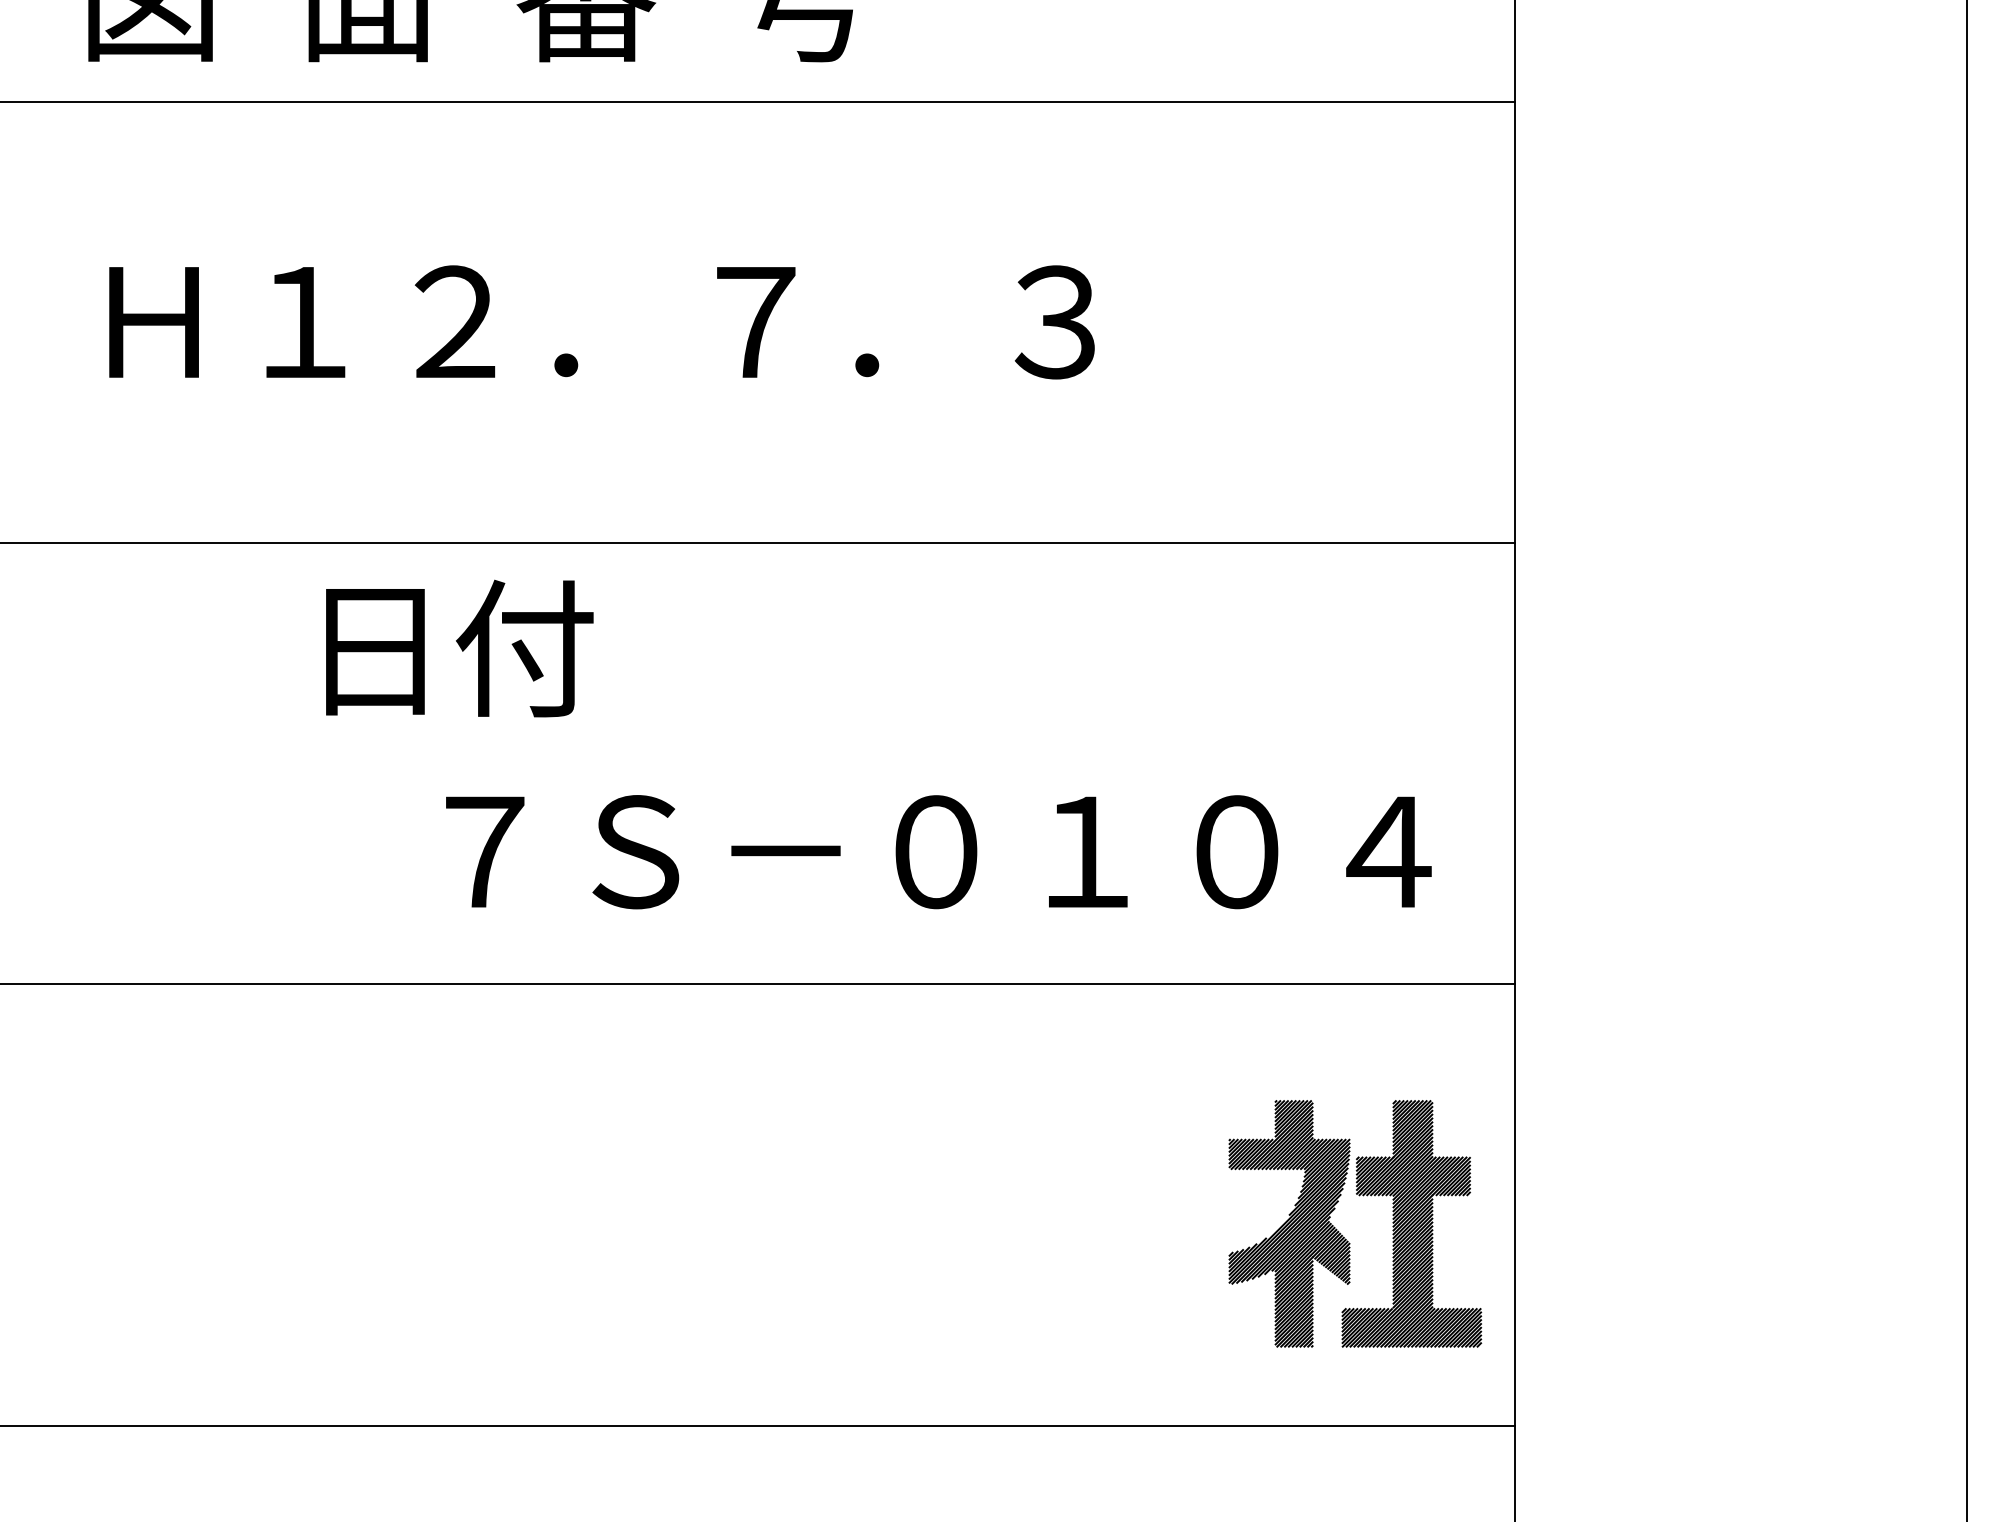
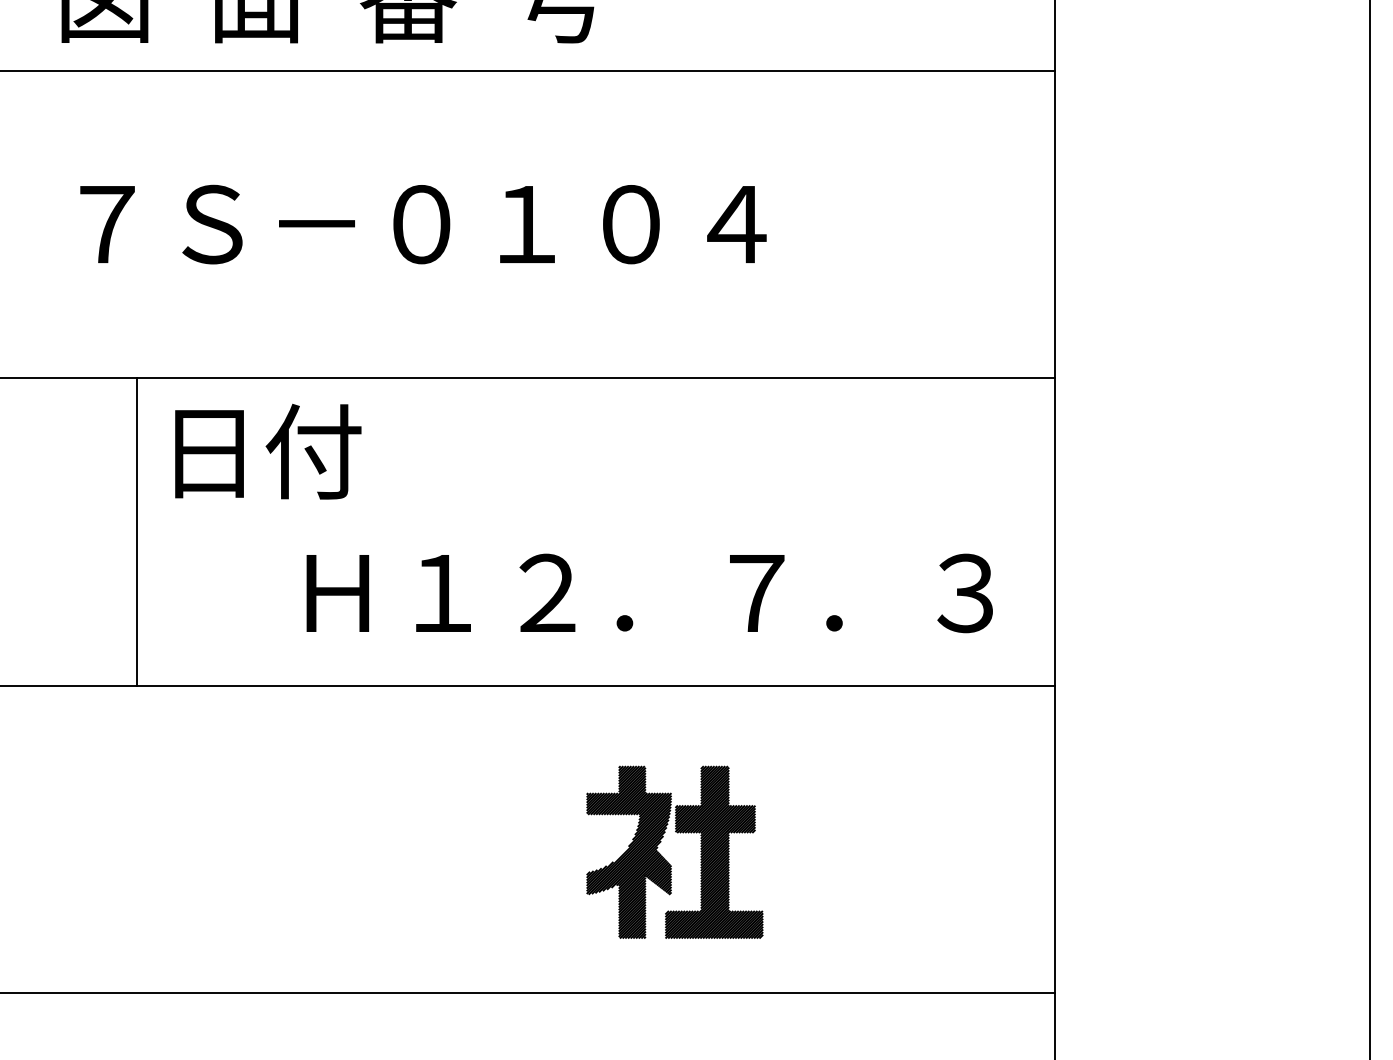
text: (605, 322) -> (421, 224), Ｈ１２．７．３ -> ７Ｓ－０１０４
text: (460, 648) -> (268, 451), moved
line: (195, 763) -> (136, 531), added
text: (935, 852) -> (651, 593), ７Ｓ－０１０４ -> Ｈ１２．７．３
part: (1341, 1234) -> (665, 859), moved

